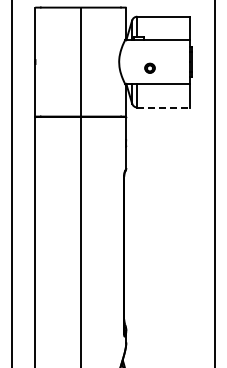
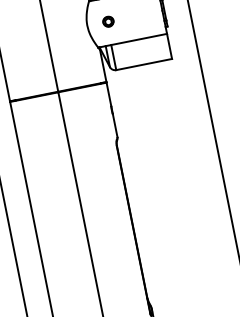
part: (149, 67) -> (107, 21), moved
line: (164, 107) -> (145, 64), dashed -> solid

